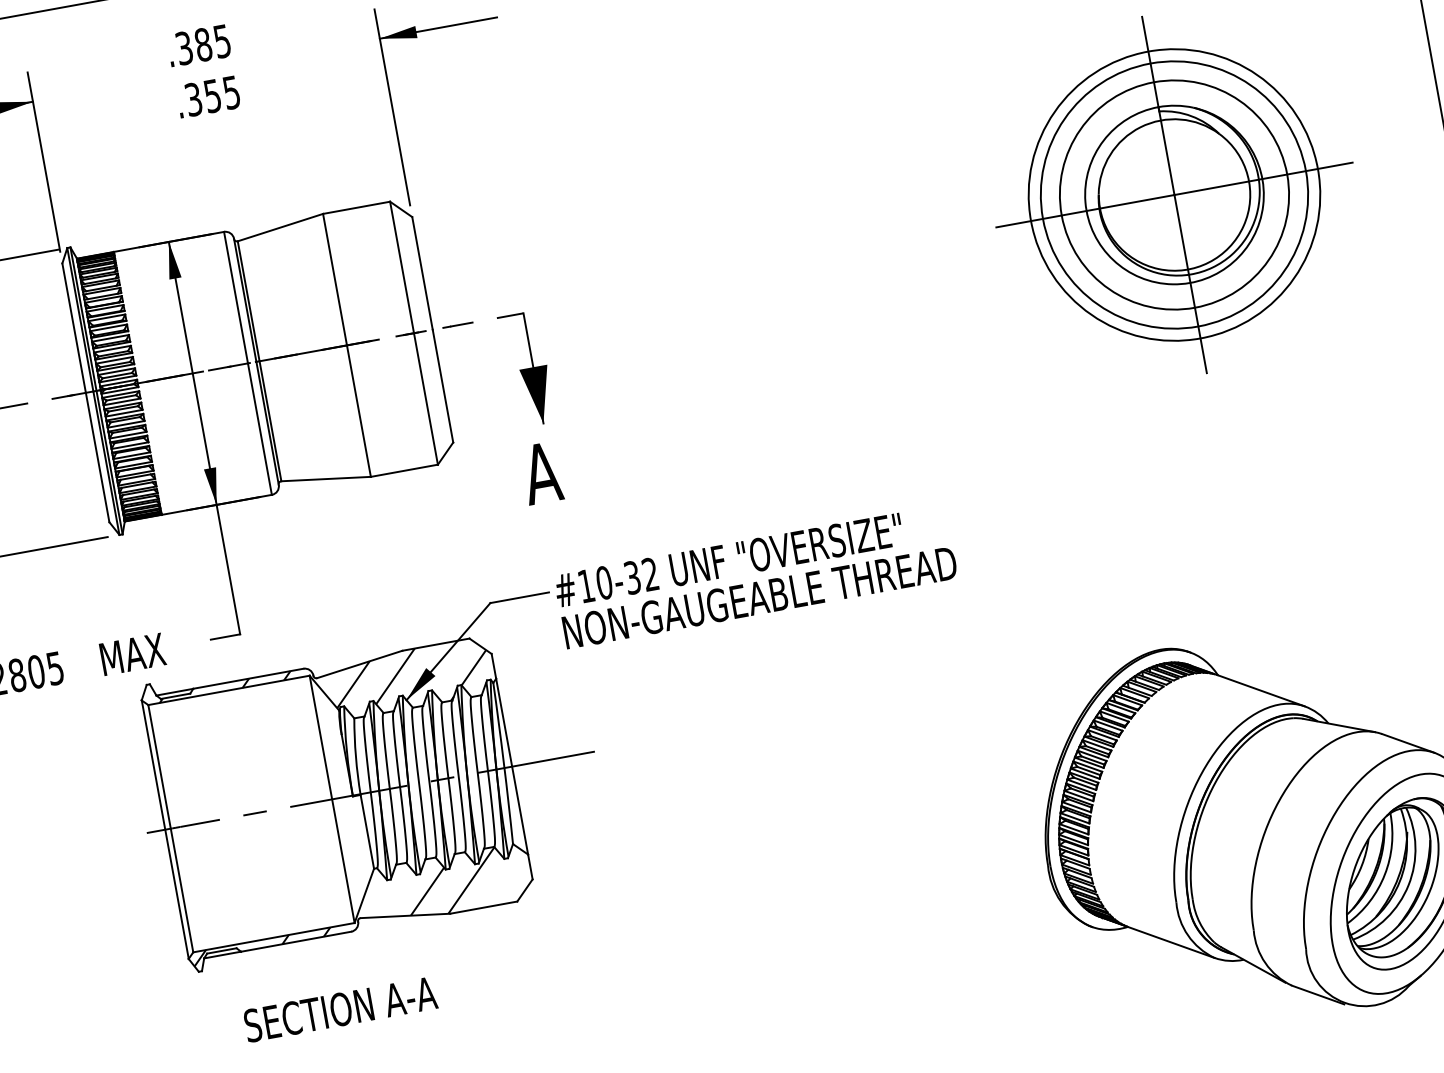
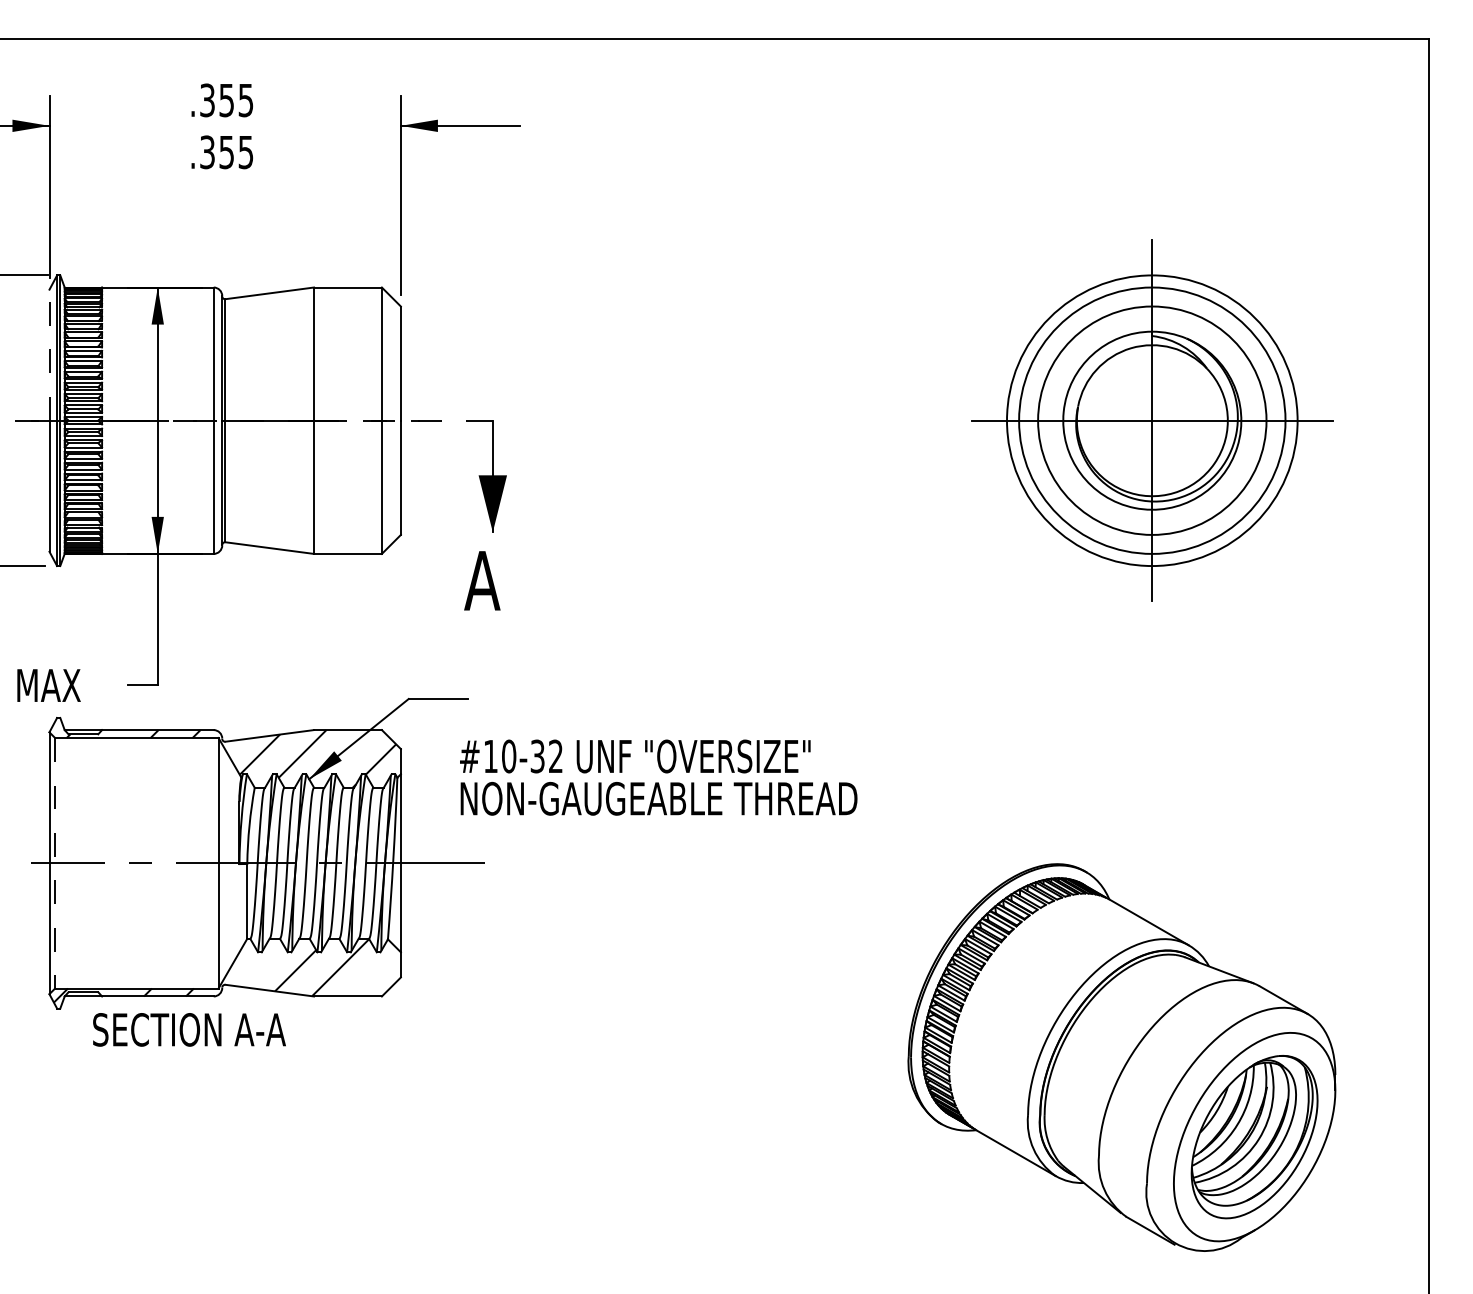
text: (203, 44) -> (226, 100), .385 -> .355
line: (74, 328) -> (49, 355), solid -> dashed
text: (755, 576) -> (658, 777), moved
line: (171, 828) -> (55, 863), solid -> dashed
text: (340, 1009) -> (189, 1029), moved

